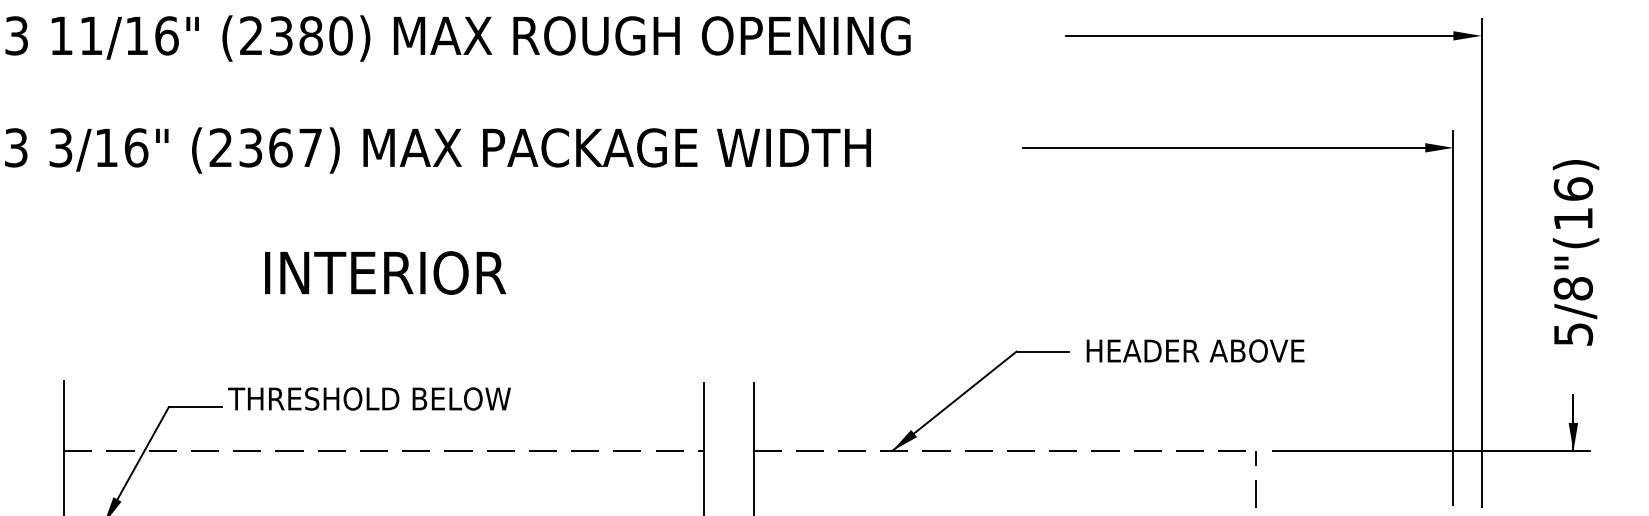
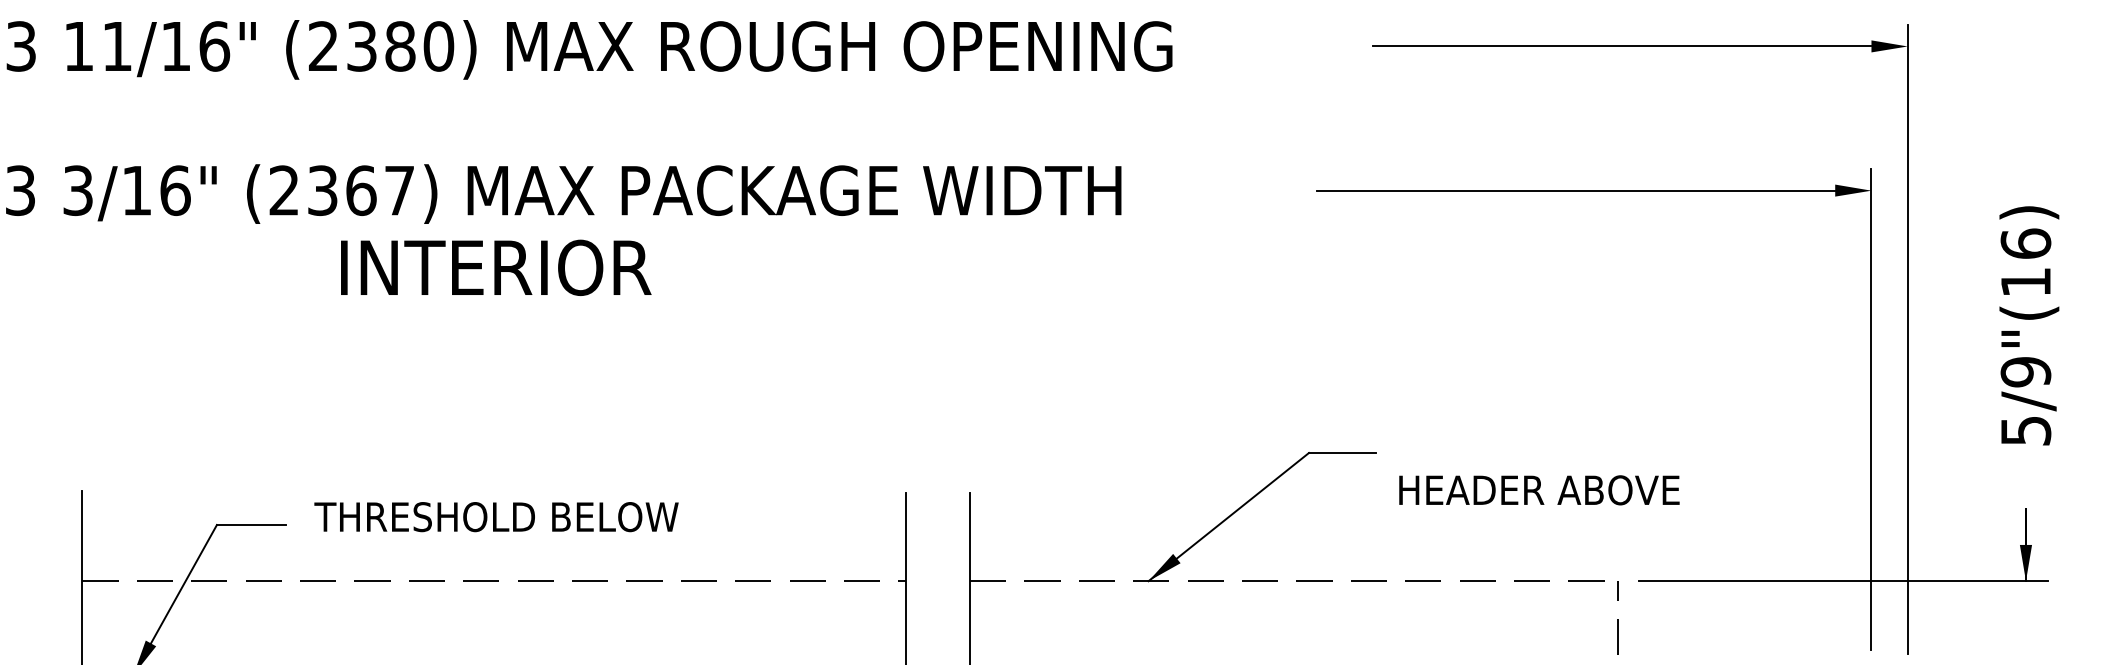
text: (385, 272) -> (496, 267), moved
text: (1573, 289) -> (2025, 372), 5/8"(16) -> 5/9"(16)
text: (1195, 351) -> (1539, 490), moved
text: (369, 399) -> (496, 517), moved

